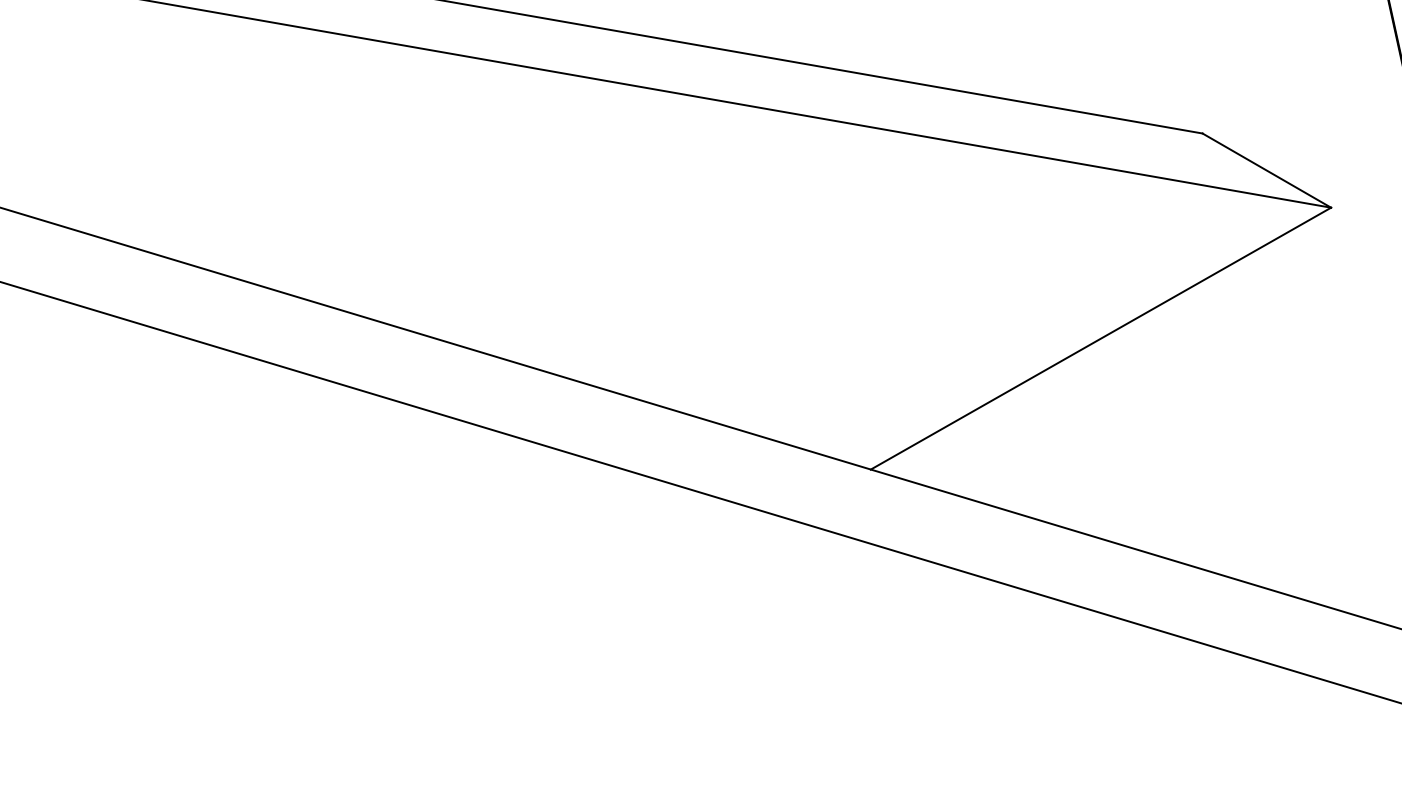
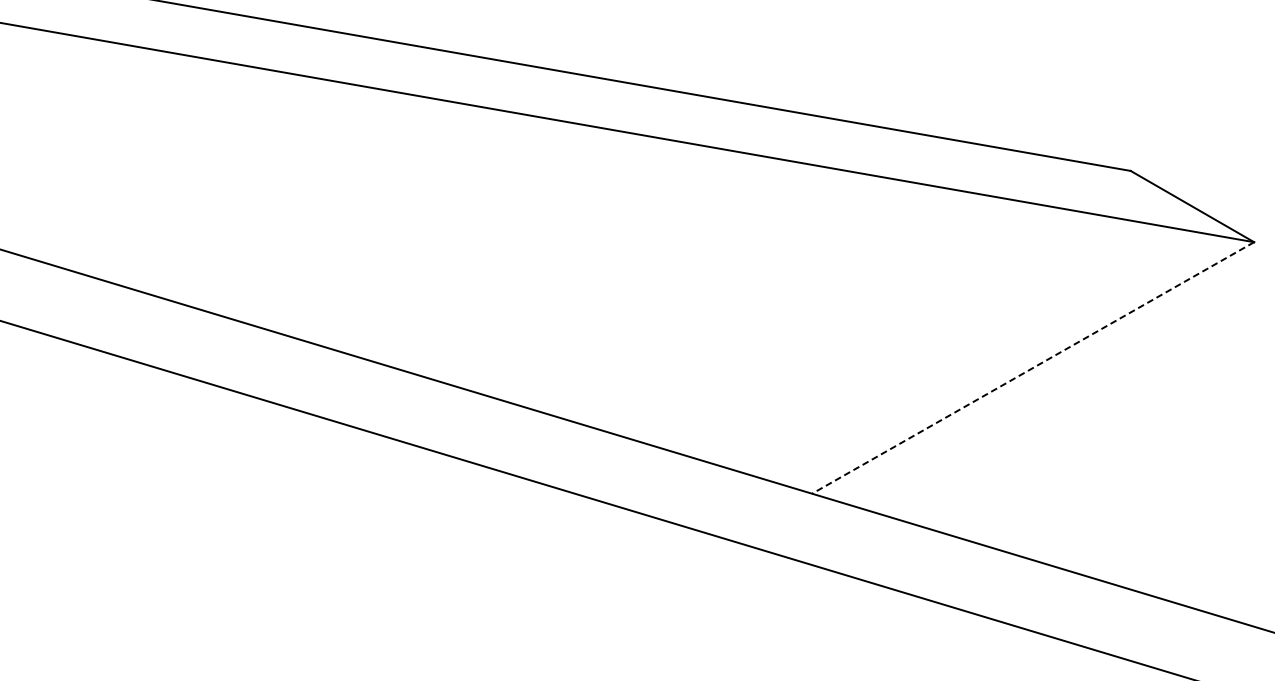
line: (1100, 338) -> (1032, 367), solid -> dashed

